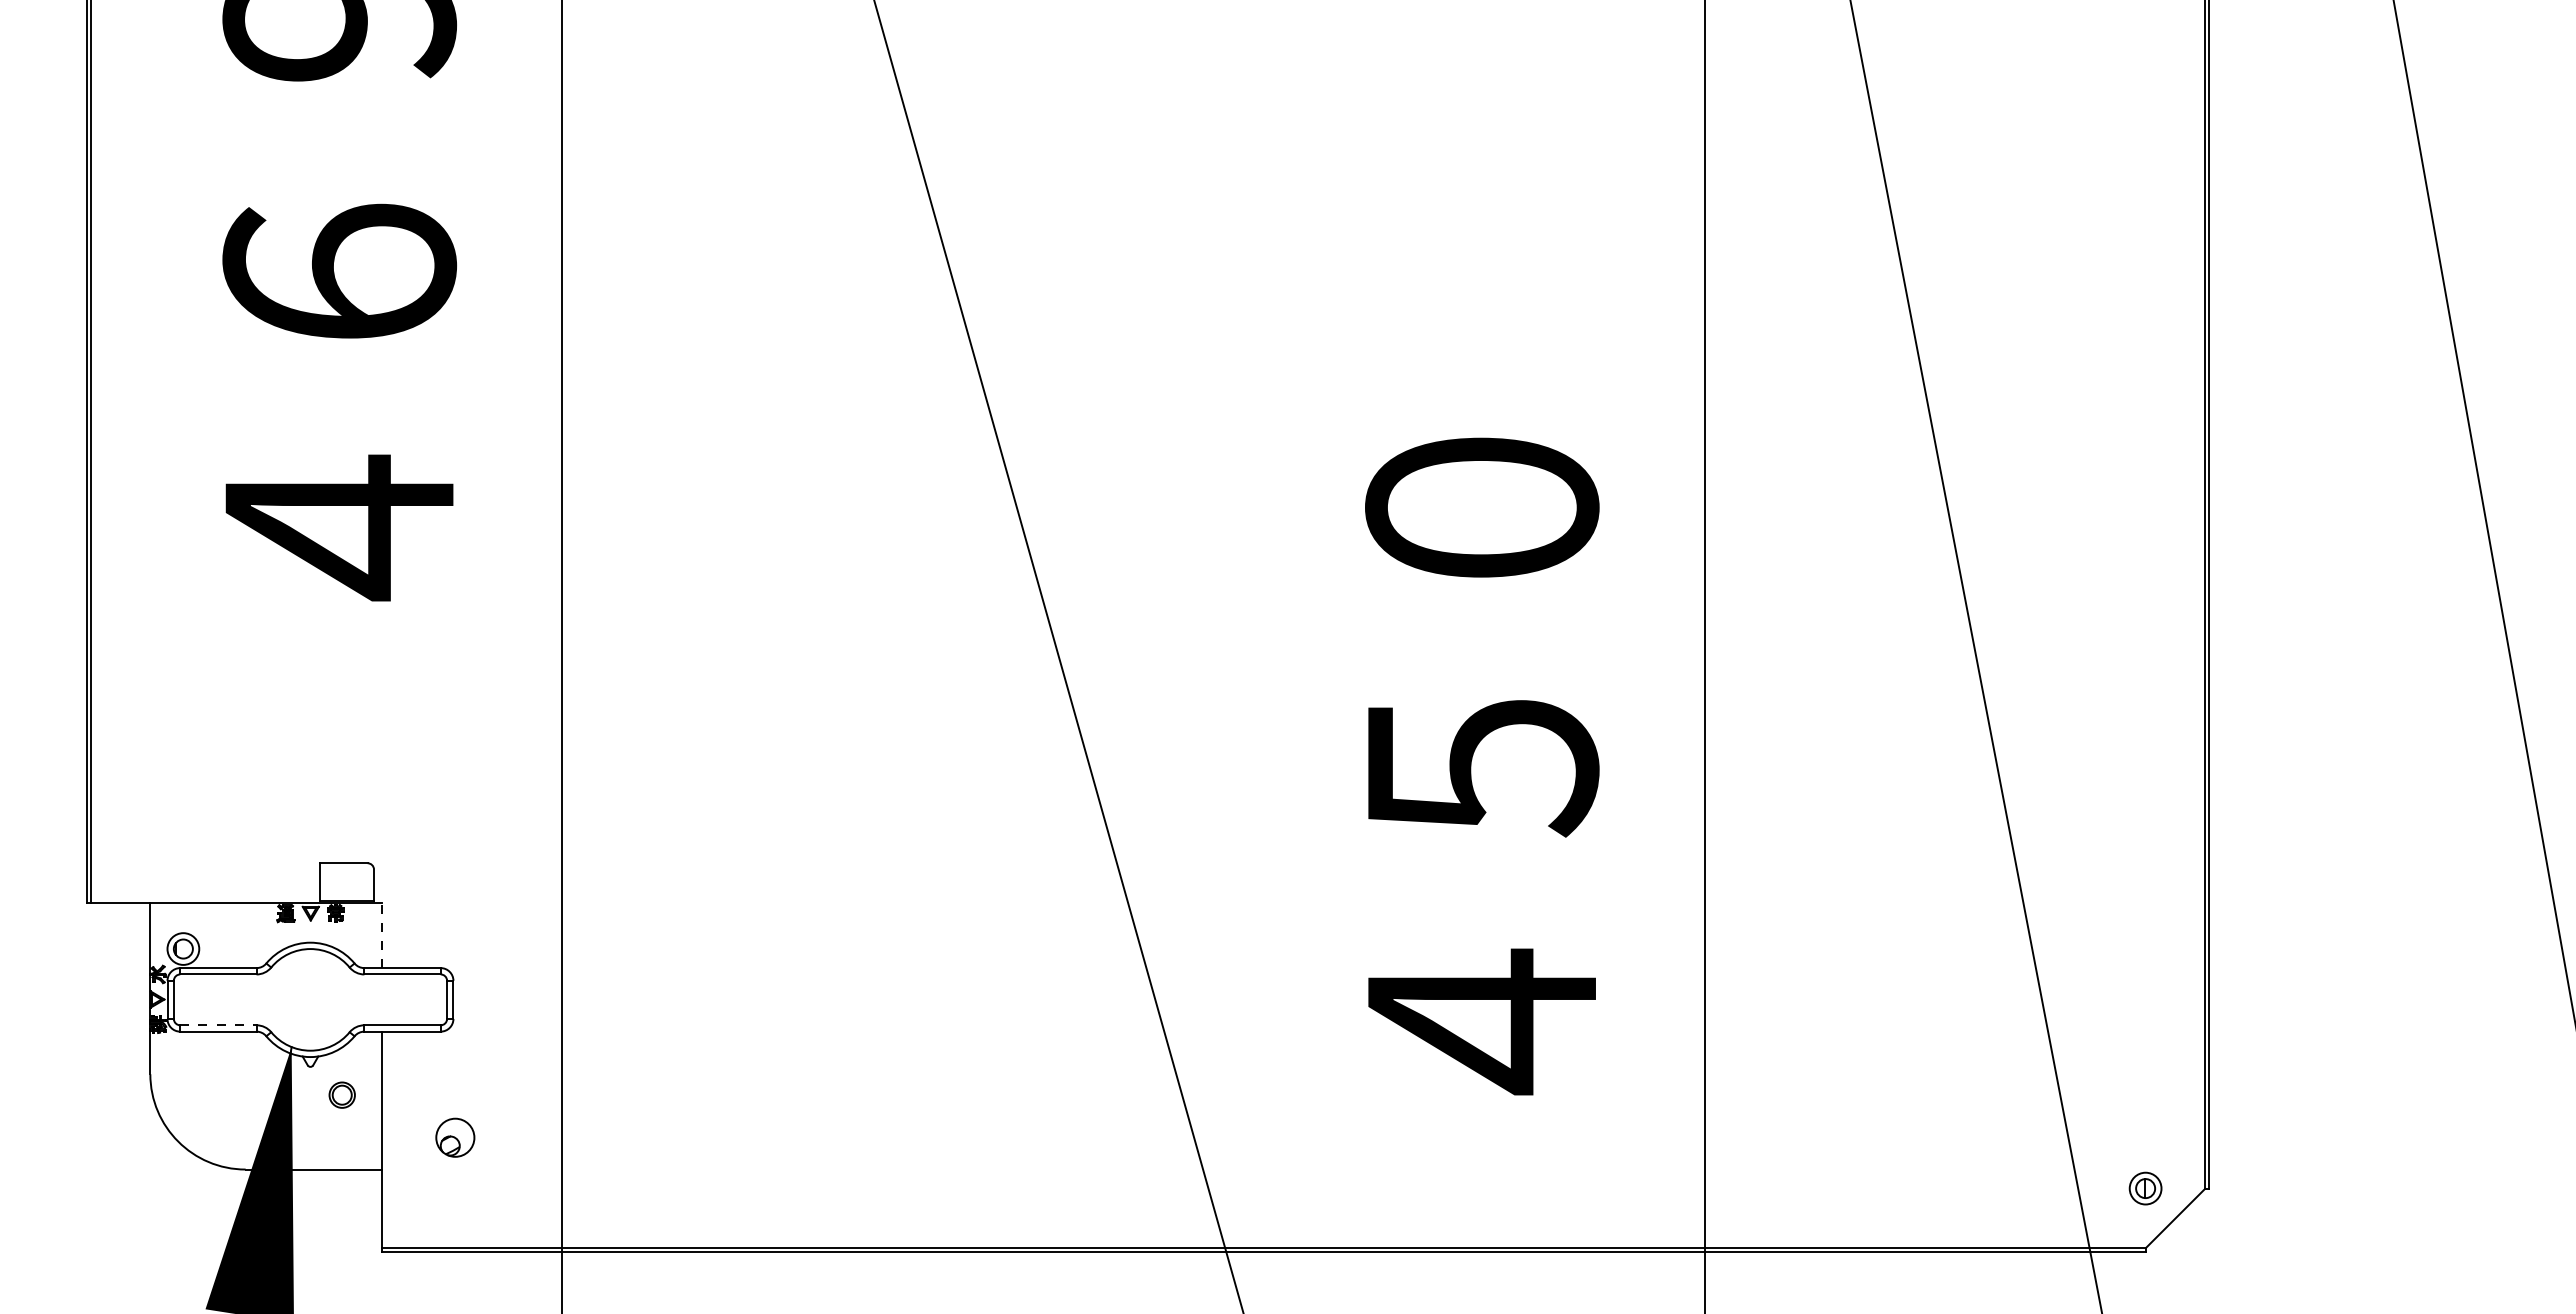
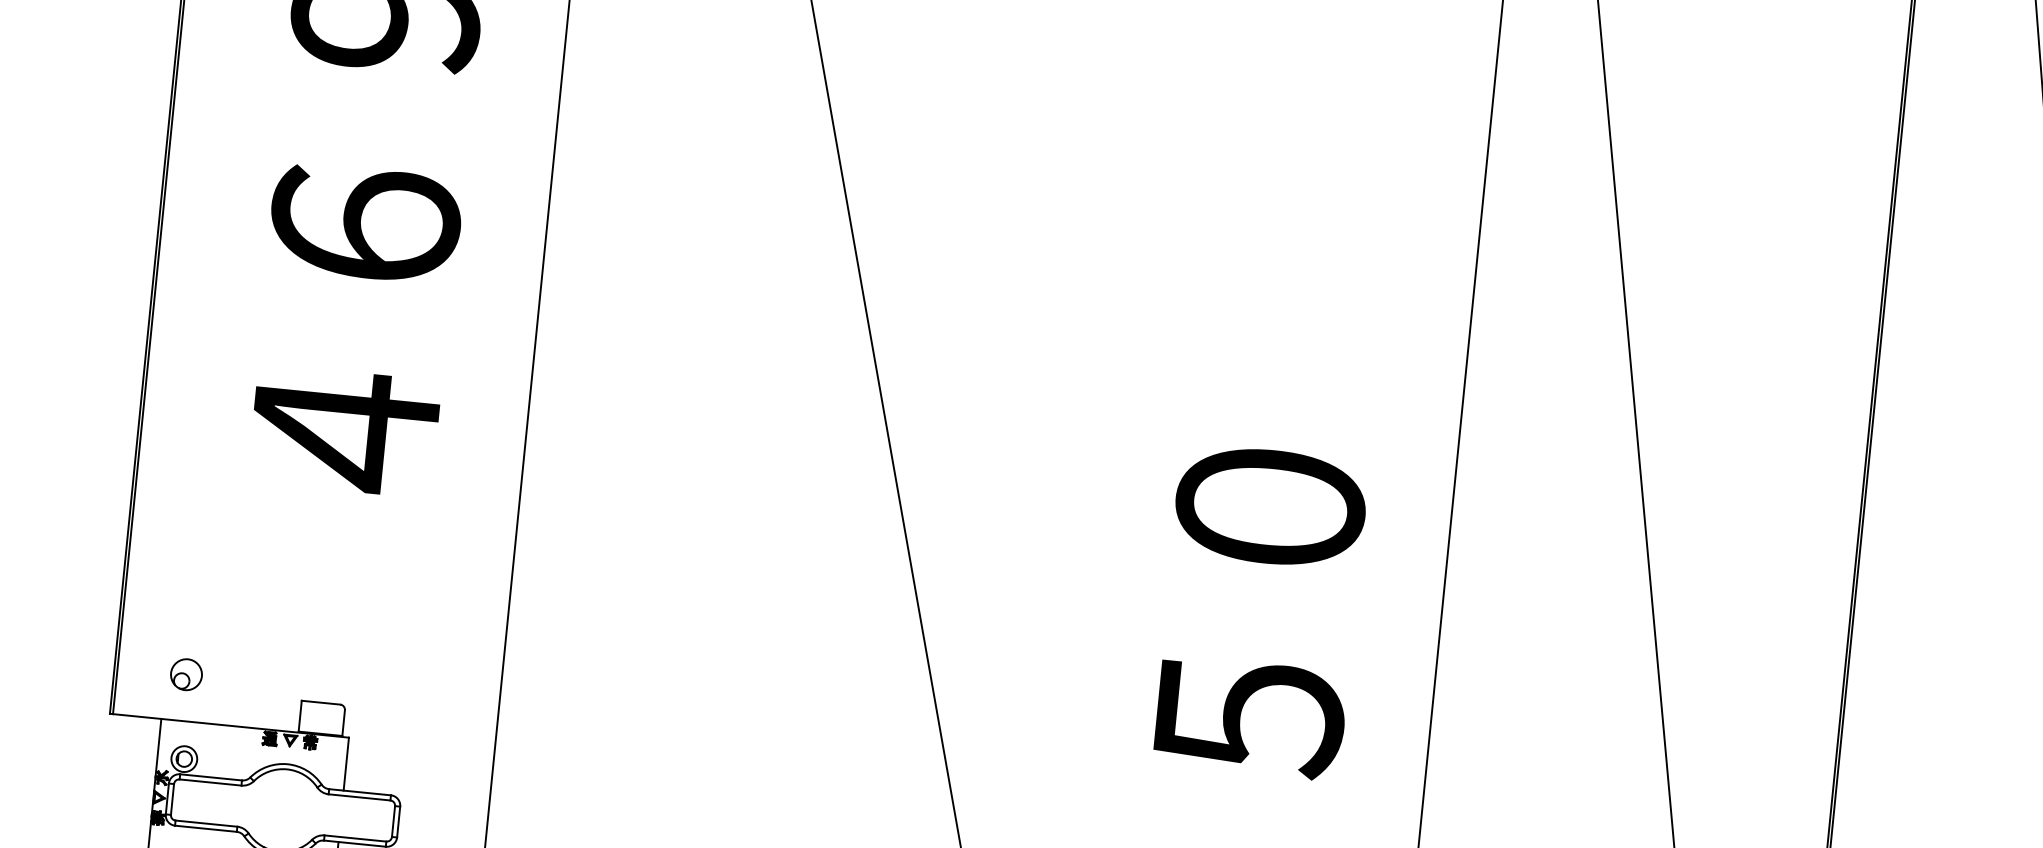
part: (175, 845) -> (186, 674), added
line: (382, 935) -> (346, 764), dashed -> solid
line: (218, 1025) -> (206, 823), dashed -> solid

